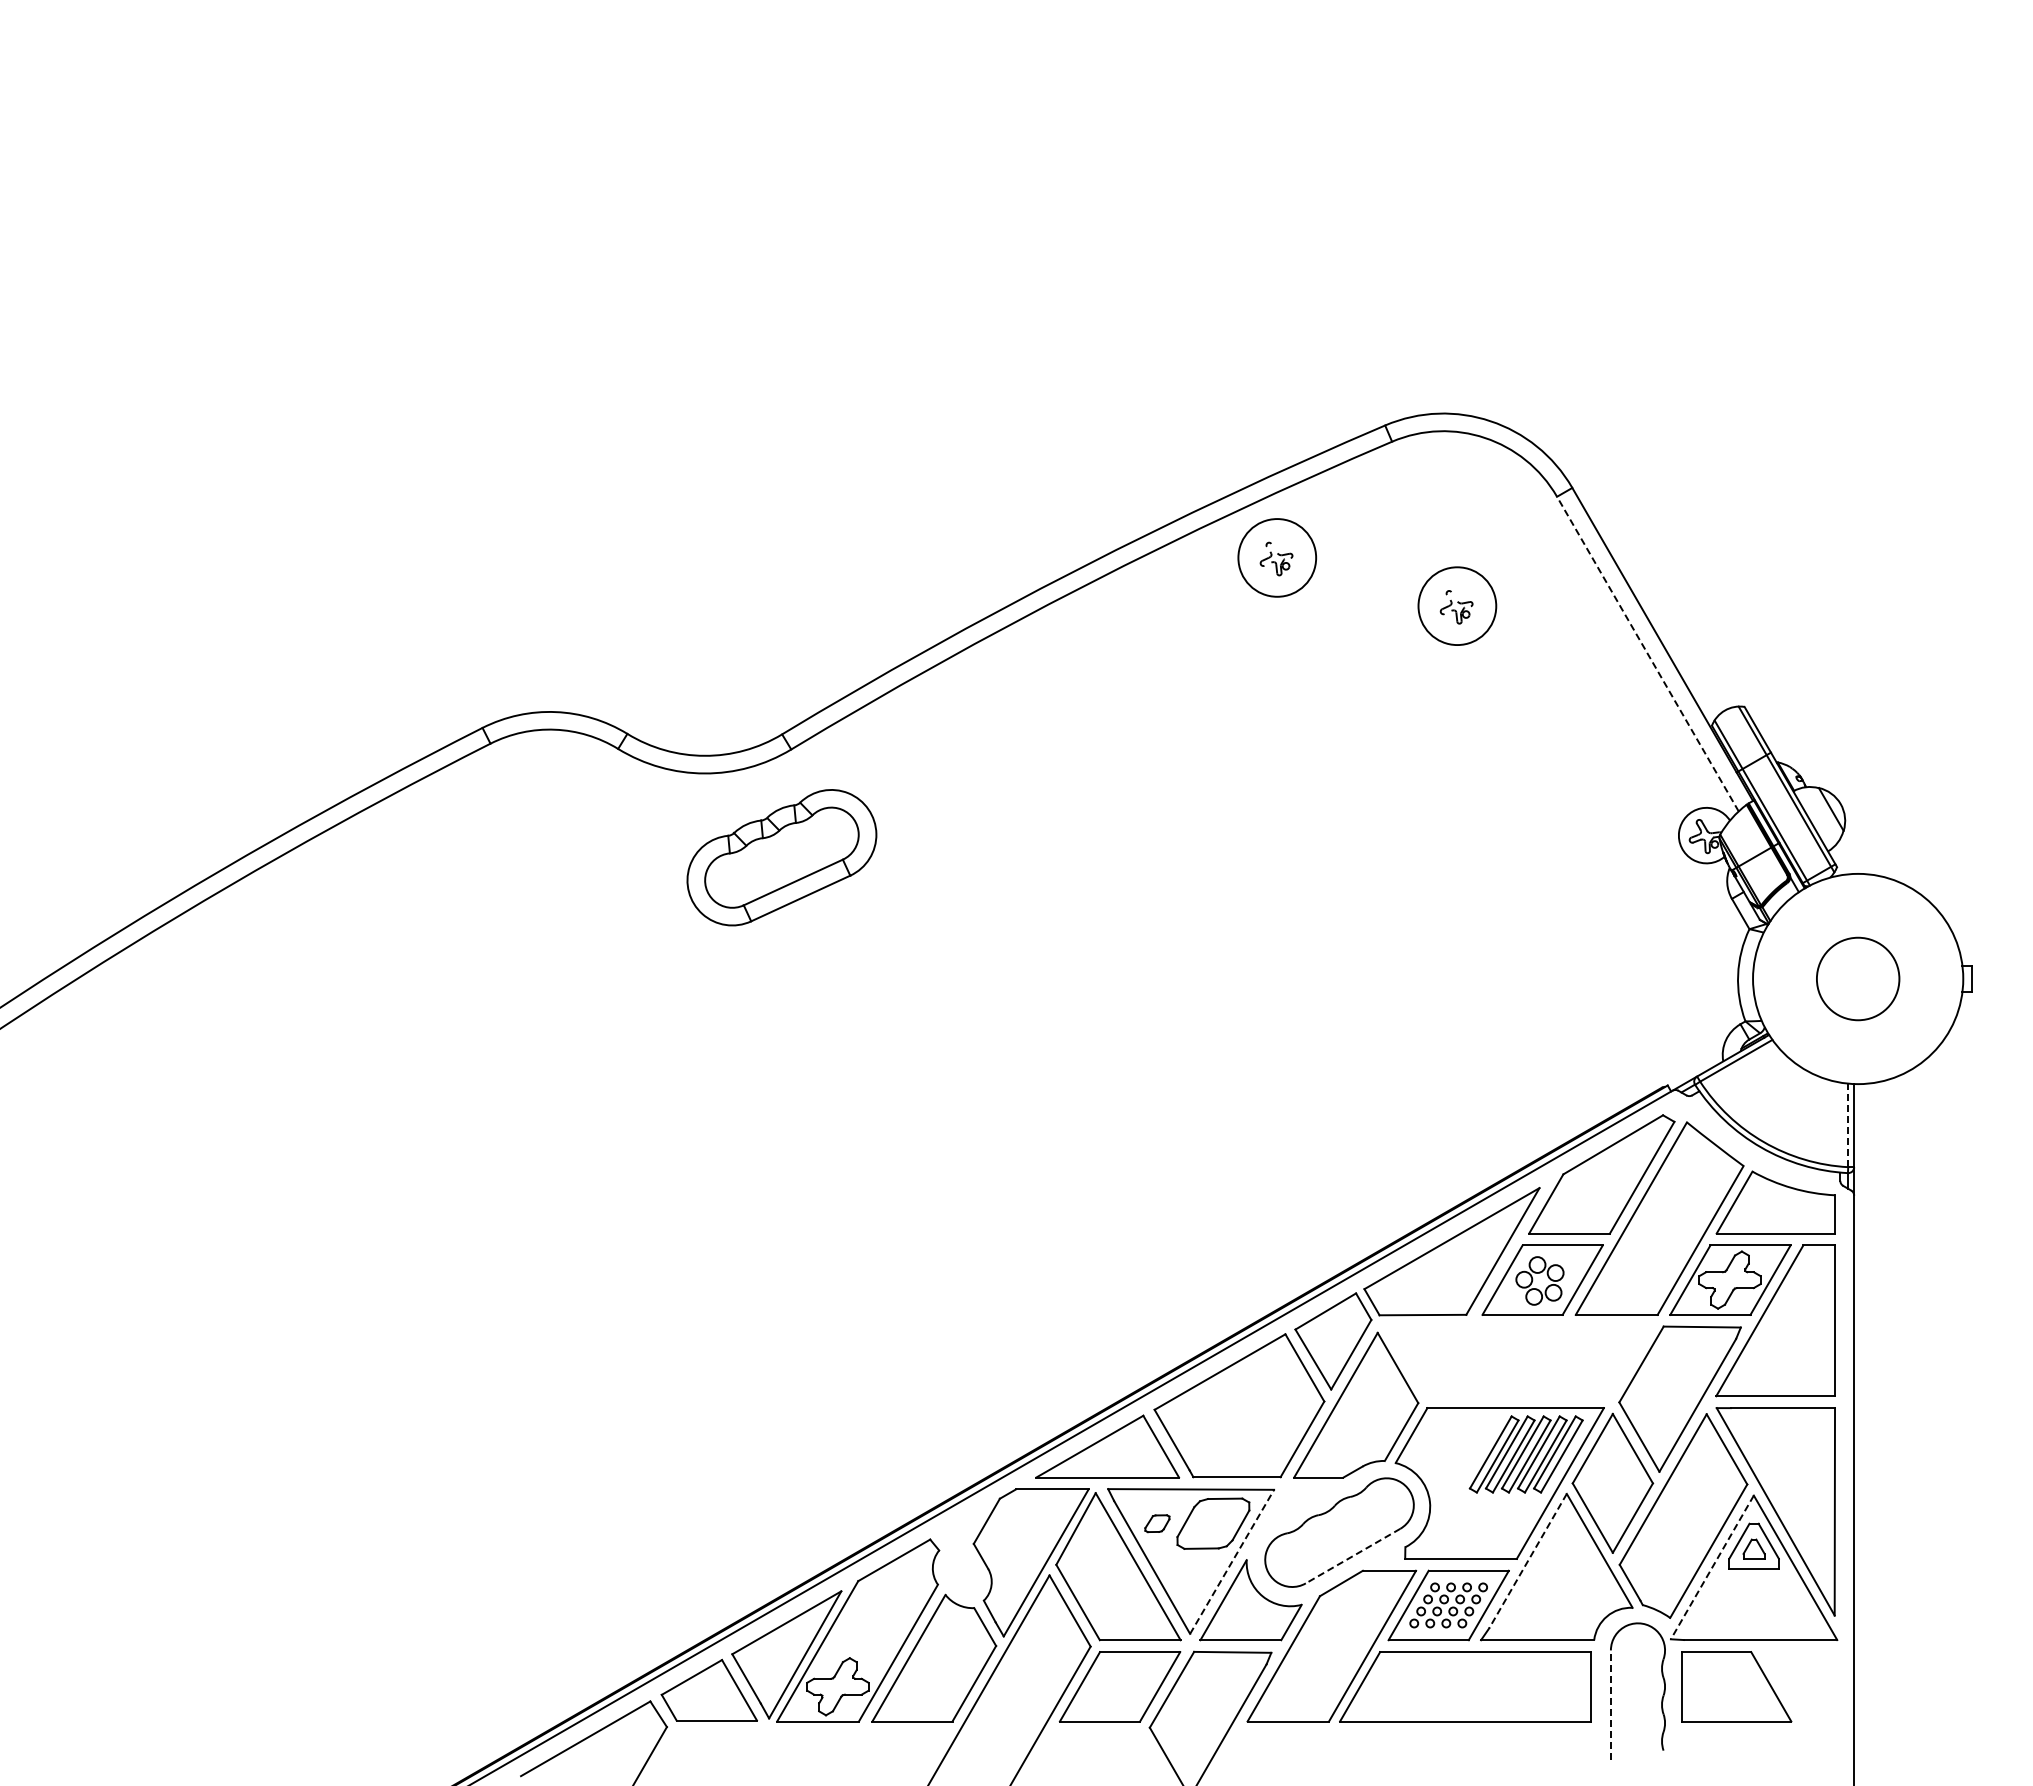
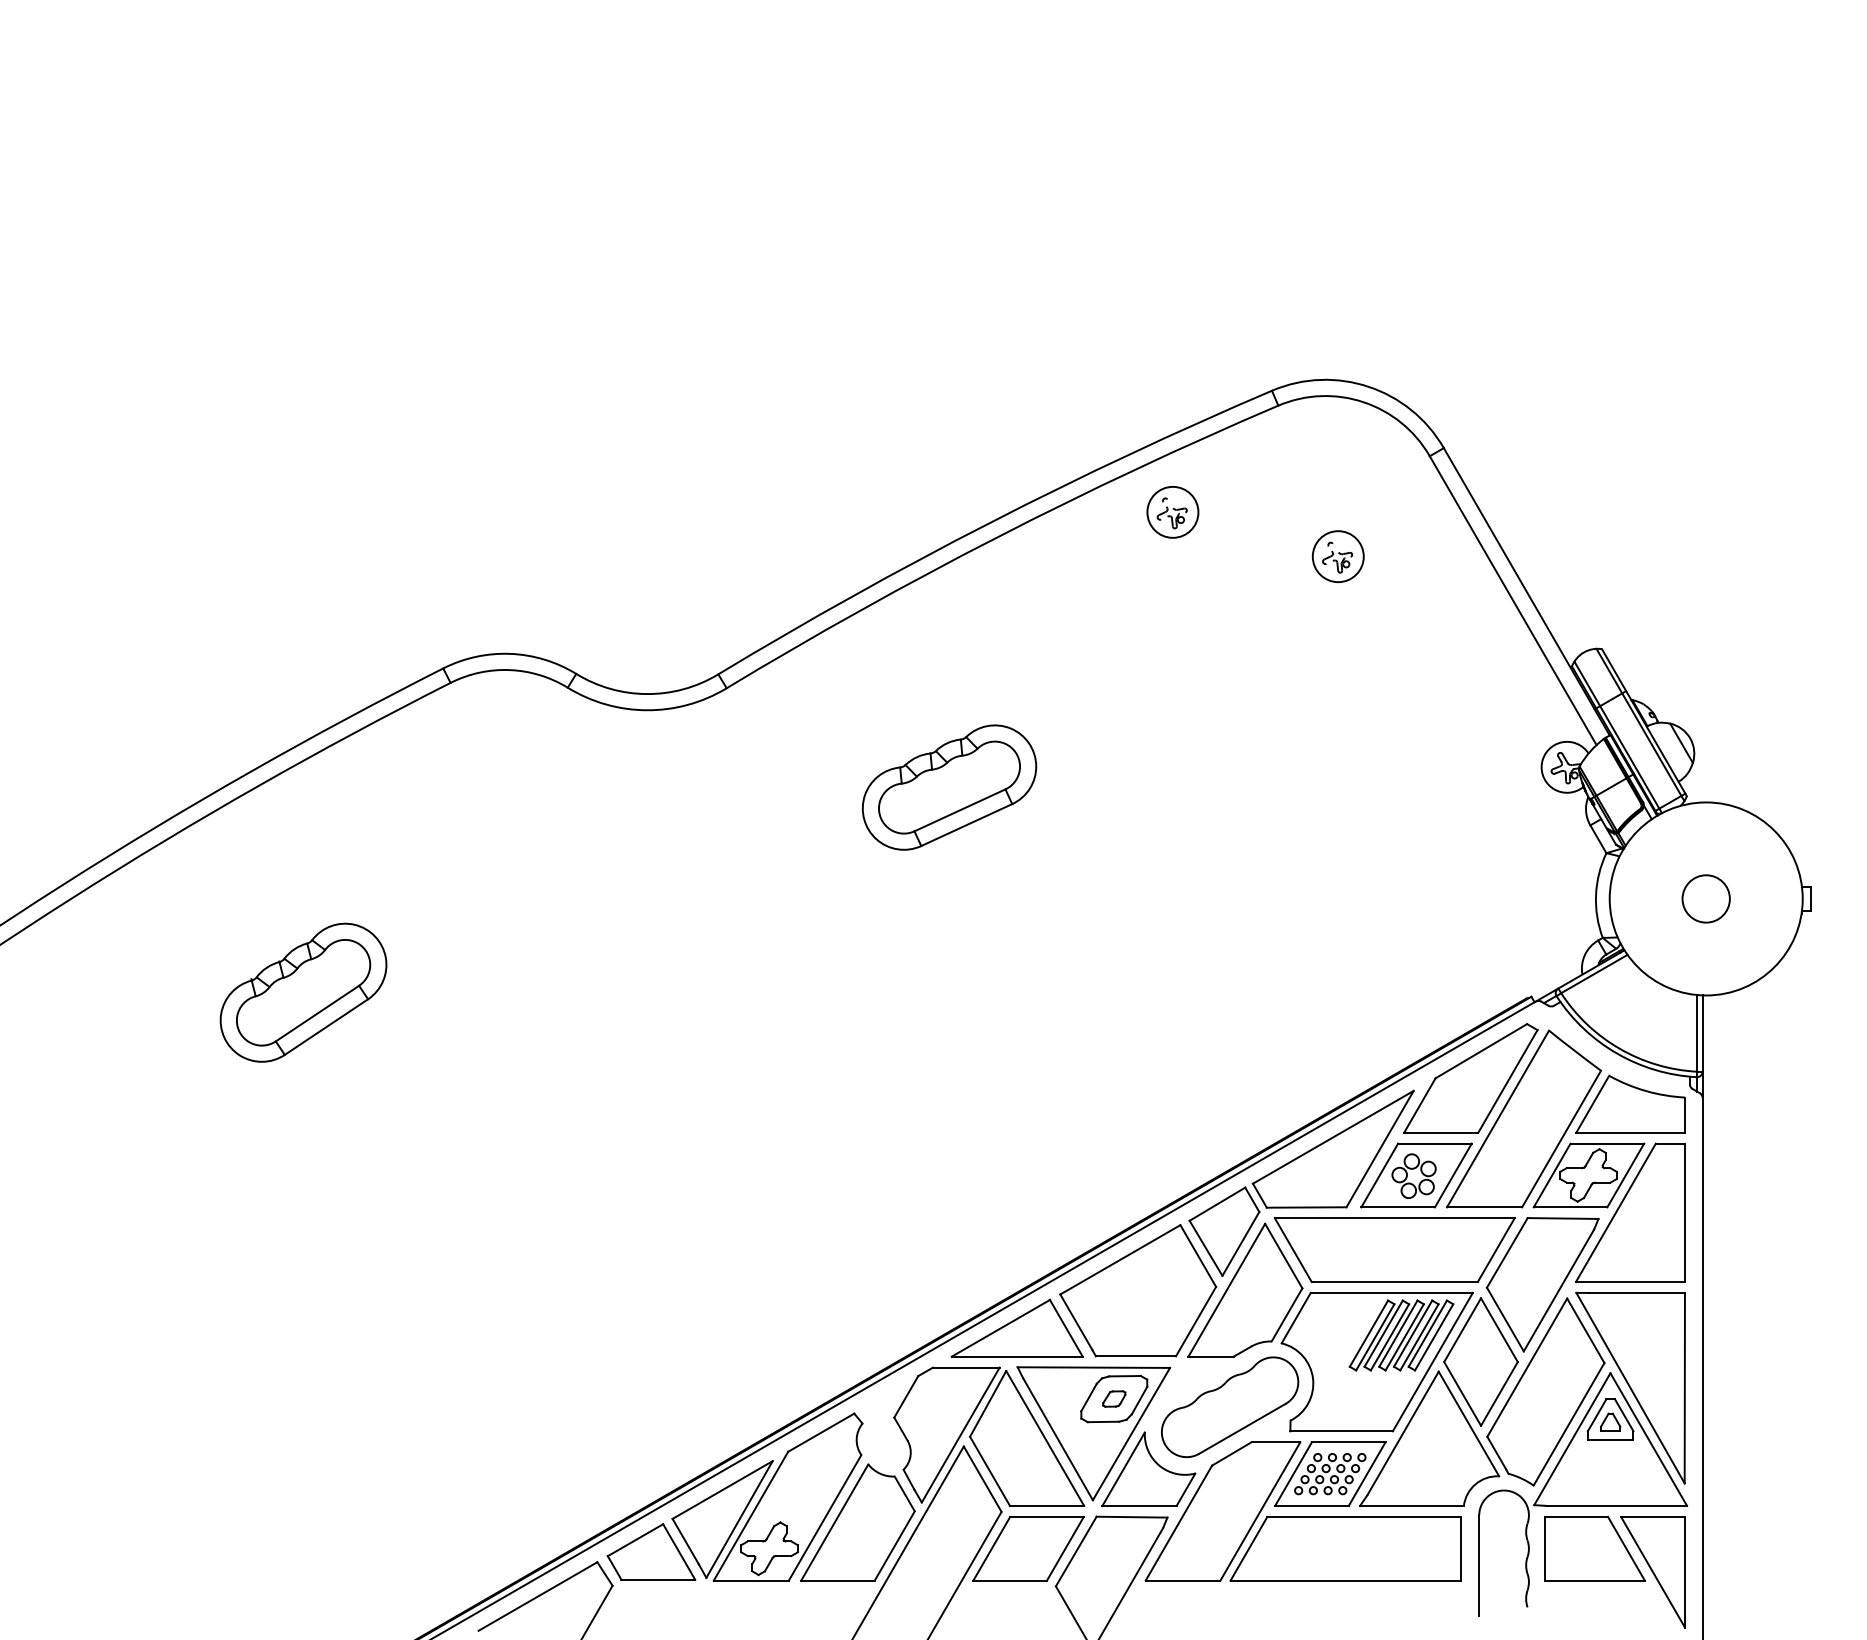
circle: (1277, 557) -> (1173, 511), size x0.71
circle: (1457, 605) -> (1338, 556), size x0.71
line: (1647, 654) -> (1512, 601), dashed -> solid
part: (781, 857) -> (949, 787), moved
circle: (1857, 978) -> (1705, 898), size x0.62
part: (330, 1081) -> (303, 993), added
line: (1848, 1125) -> (1697, 1033), dashed -> solid
part: (1518, 1361) -> (1394, 1250), added
part: (1157, 1523) -> (1114, 1398), moved
line: (1353, 1556) -> (1242, 1429), dashed -> solid
line: (1232, 1561) -> (1131, 1433), dashed -> solid
line: (1528, 1561) -> (1403, 1433), dashed -> solid
line: (1712, 1567) -> (1572, 1439), dashed -> solid
line: (1610, 1704) -> (1478, 1565), dashed -> solid
part: (1799, 1712) -> (1652, 1572), added

